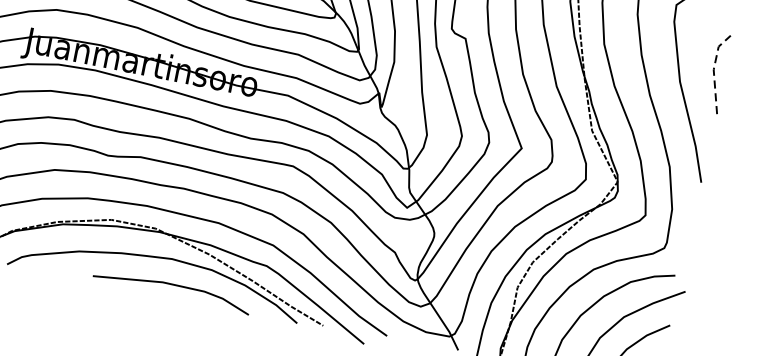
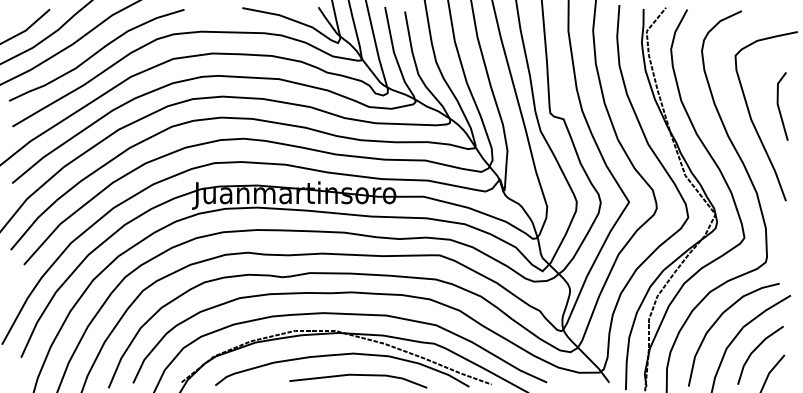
line: (713, 70) -> (777, 104), dashed -> solid

